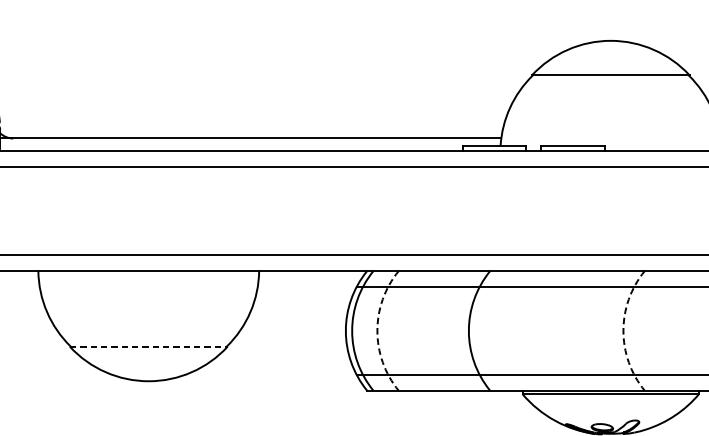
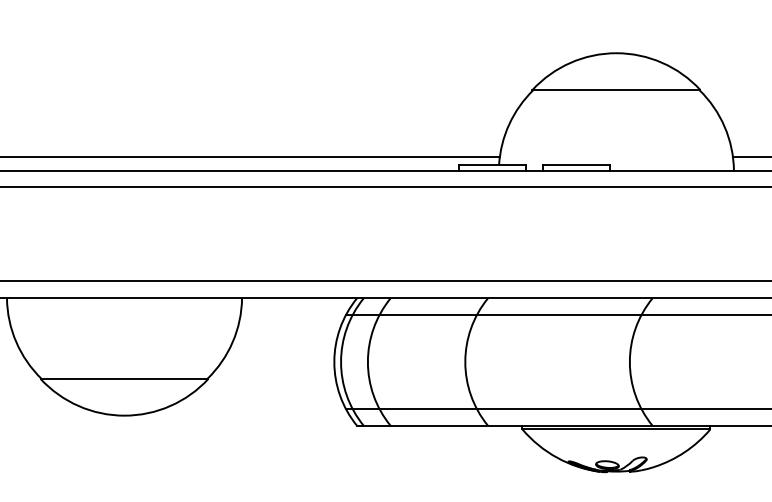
arc: (377, 331) -> (367, 362), dashed -> solid
arc: (623, 331) -> (629, 362), dashed -> solid
line: (148, 346) -> (124, 378), dashed -> solid

